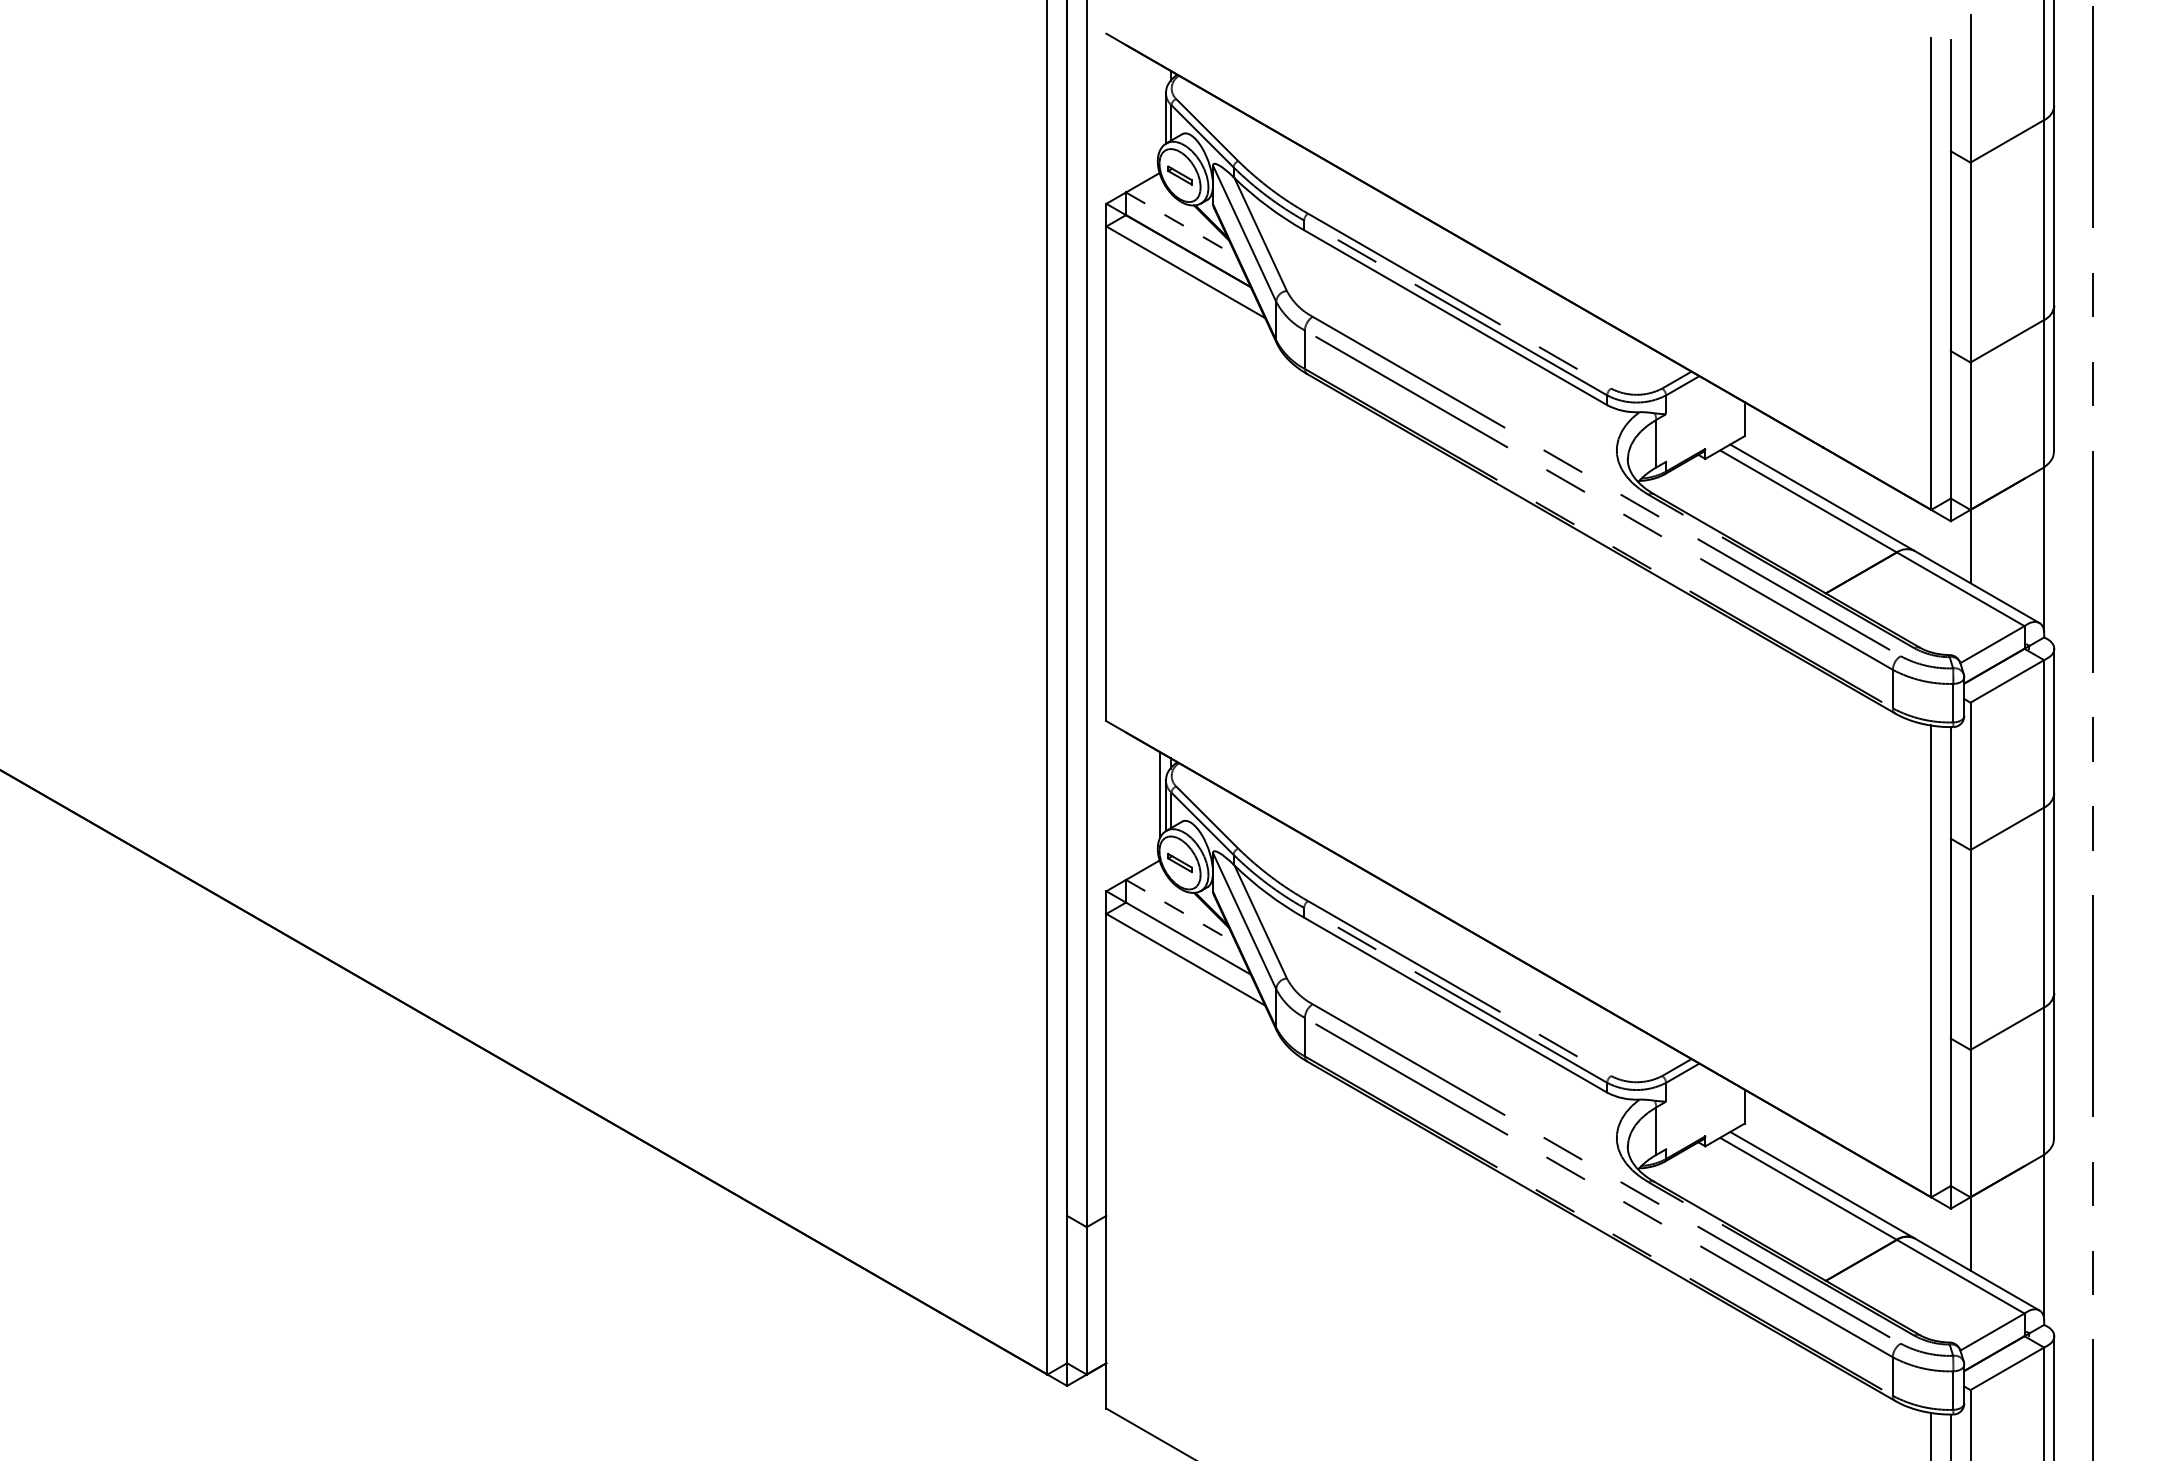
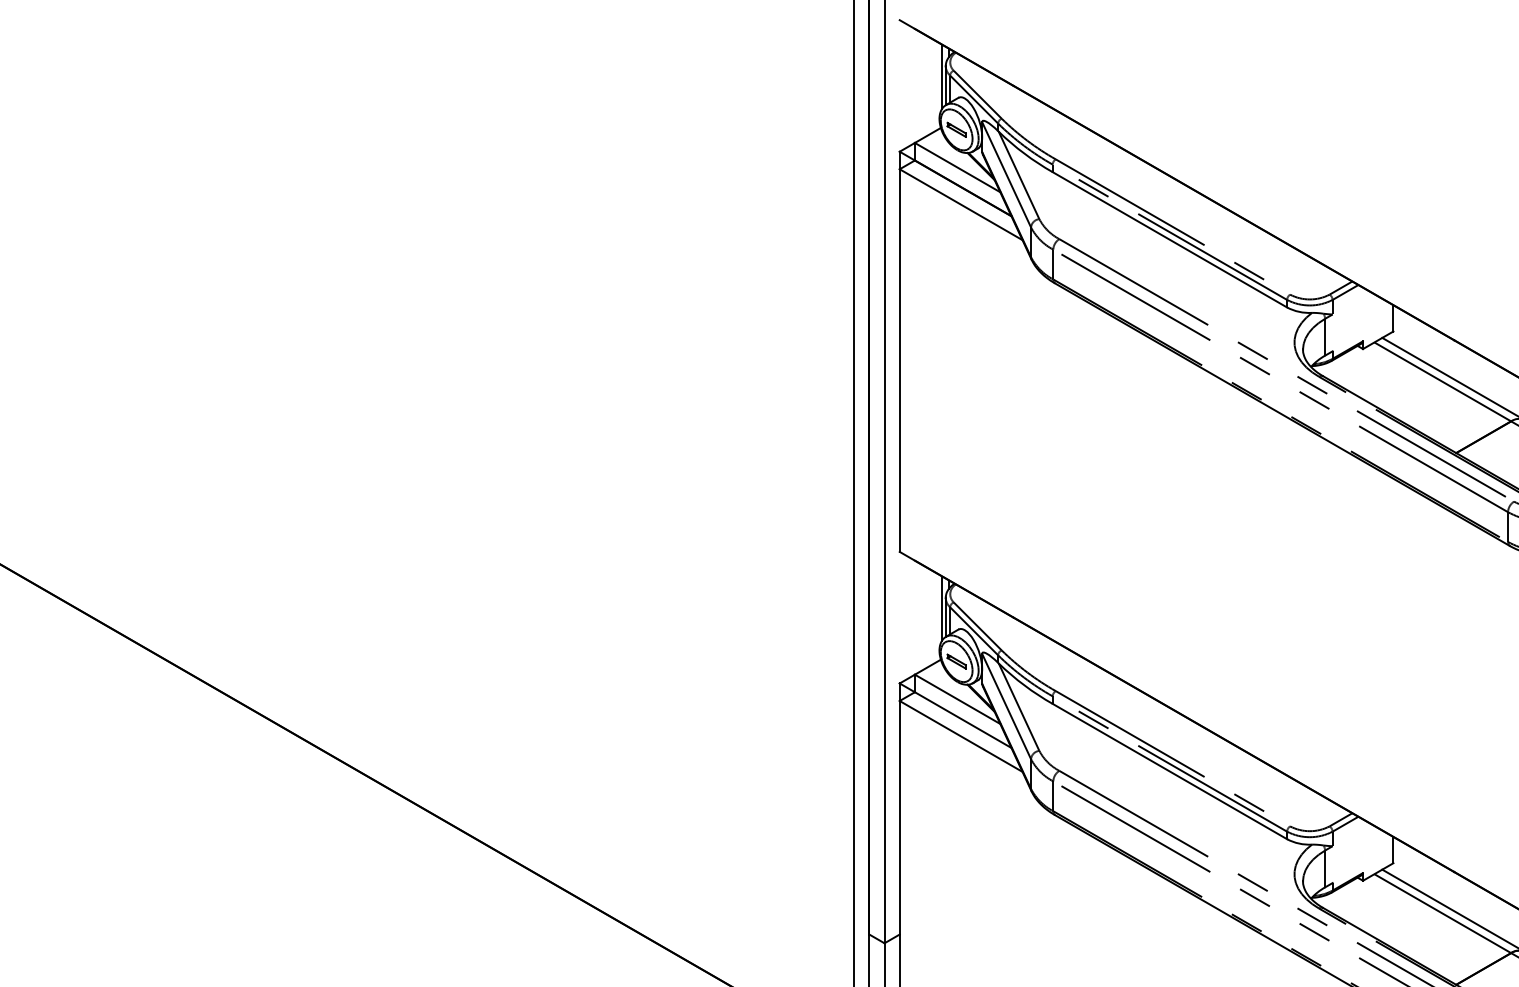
line: (1160, 107) -> (941, 77), added
line: (1181, 224) -> (957, 167), dashed -> solid
line: (1181, 911) -> (957, 699), dashed -> solid

